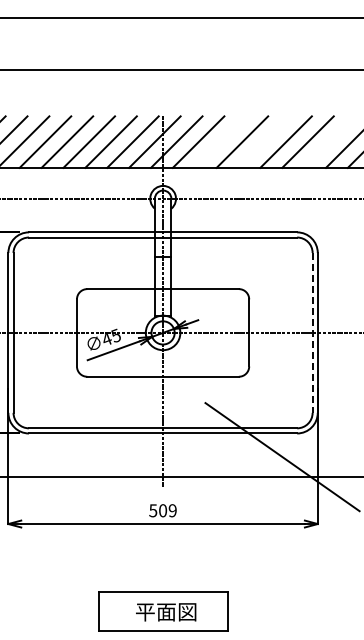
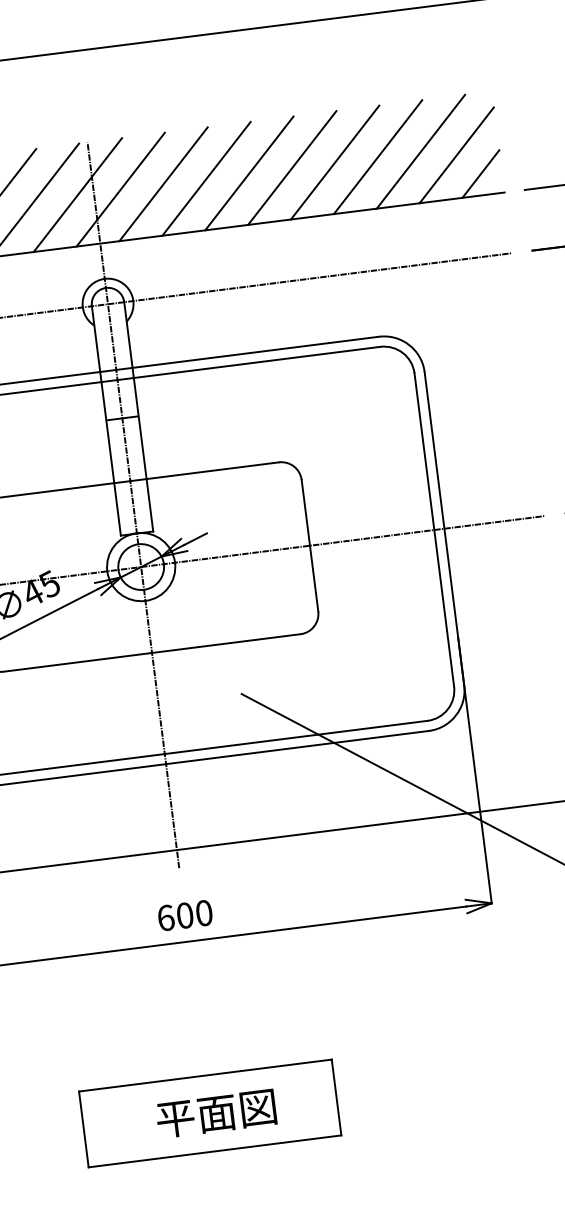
line: (220, 141) -> (206, 177), added
line: (264, 141) -> (292, 166), added
line: (329, 141) -> (419, 150), added
line: (312, 332) -> (433, 529), dashed -> solid
text: (162, 510) -> (184, 915), 509 -> 600

